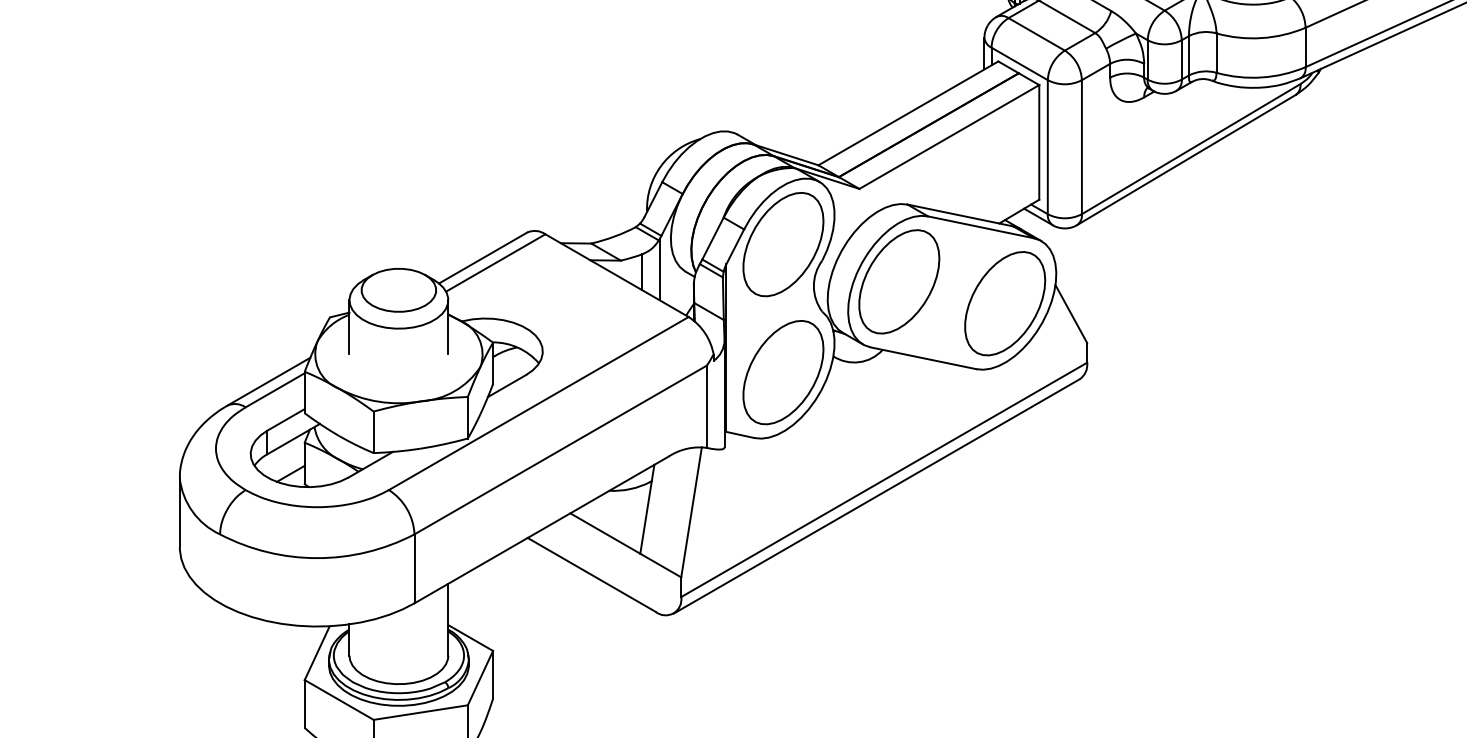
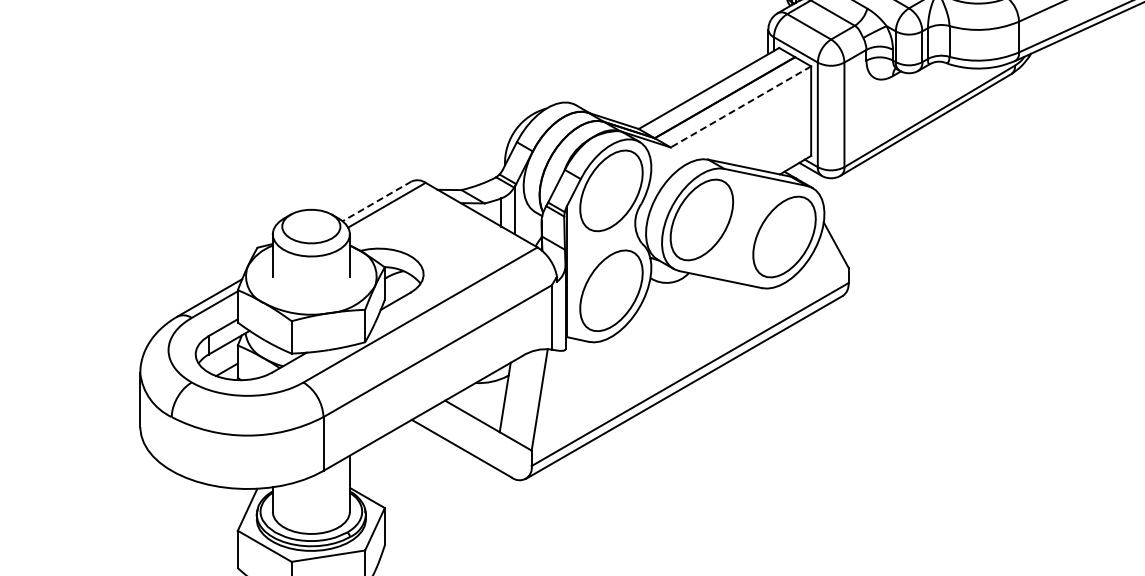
line: (948, 137) -> (740, 107), solid -> dashed
line: (483, 258) -> (377, 201), solid -> dashed

